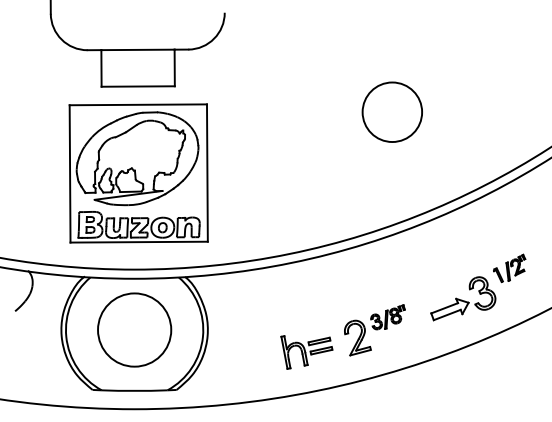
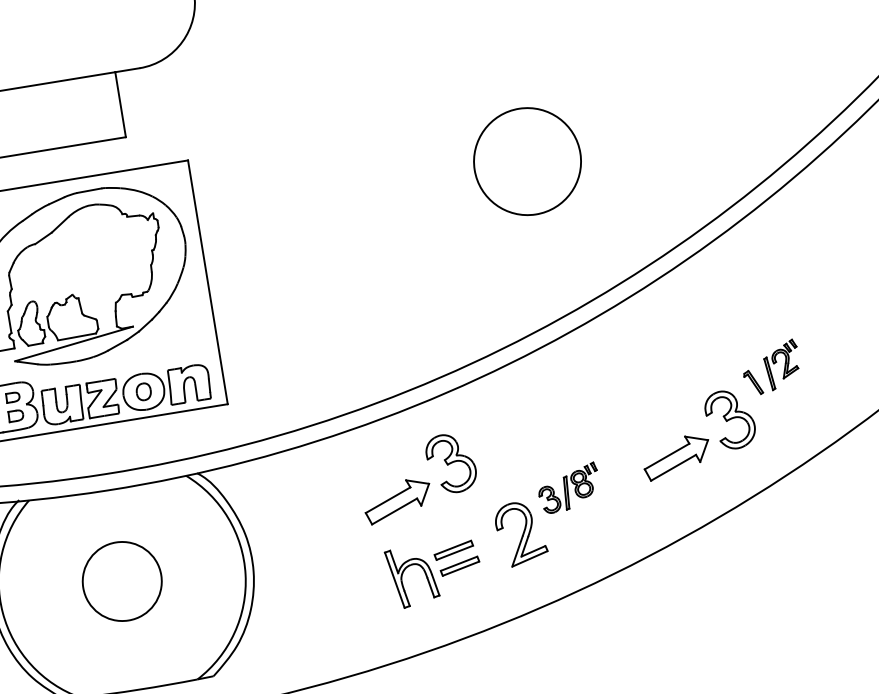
circle: (391, 111) -> (525, 160), moved
part: (306, 298) -> (418, 477), added
circle: (134, 329) -> (121, 580), size x0.6

